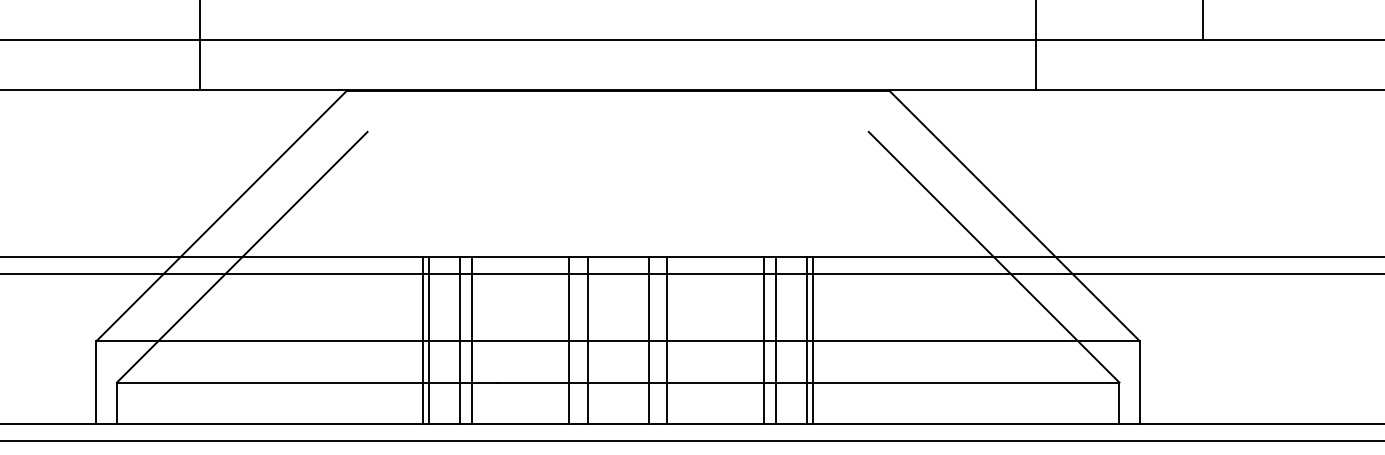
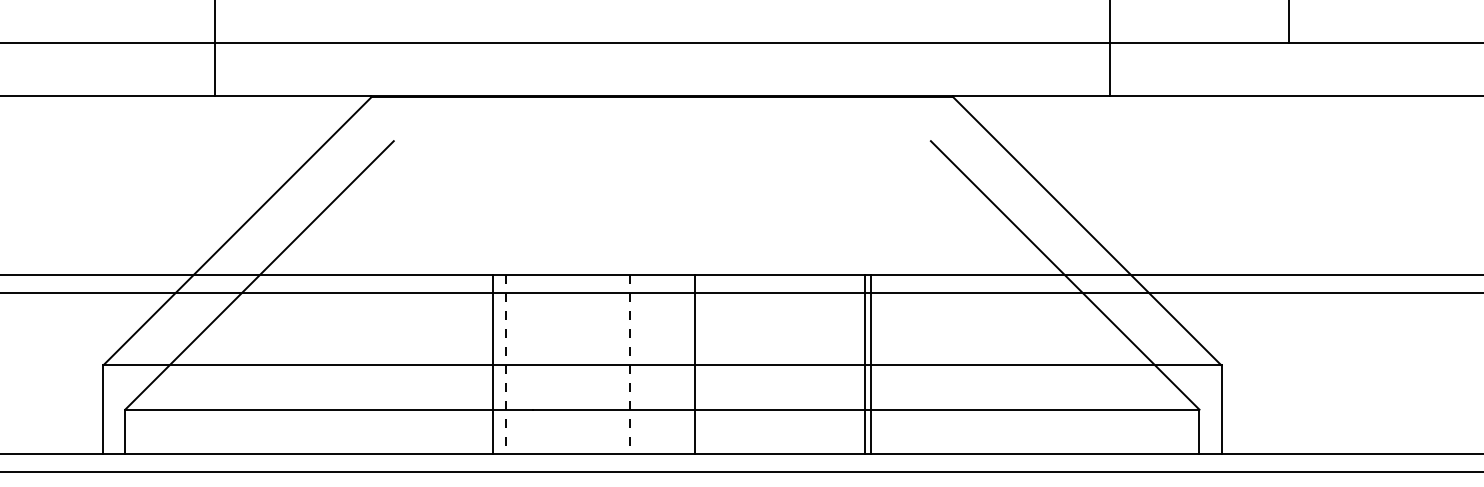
line: (423, 340) -> (453, 364), removed
line: (429, 340) -> (460, 364), removed
line: (472, 340) -> (506, 364), solid -> dashed
line: (569, 340) -> (610, 364), removed
line: (587, 340) -> (629, 364), solid -> dashed
line: (666, 340) -> (714, 364), removed
line: (763, 340) -> (818, 364), removed
line: (776, 340) -> (831, 364), removed

